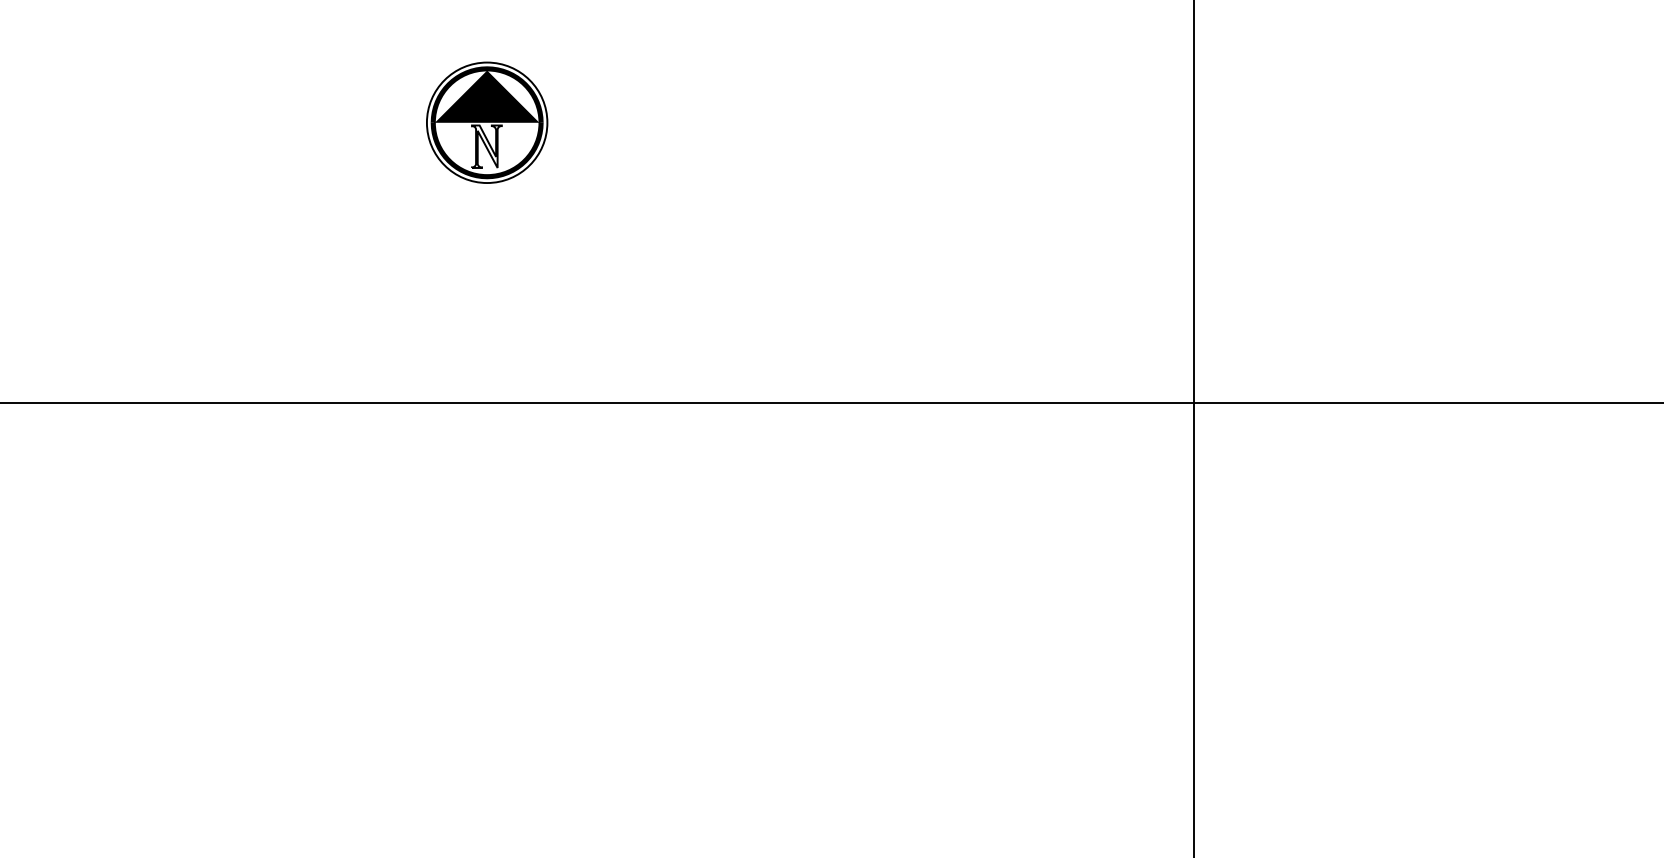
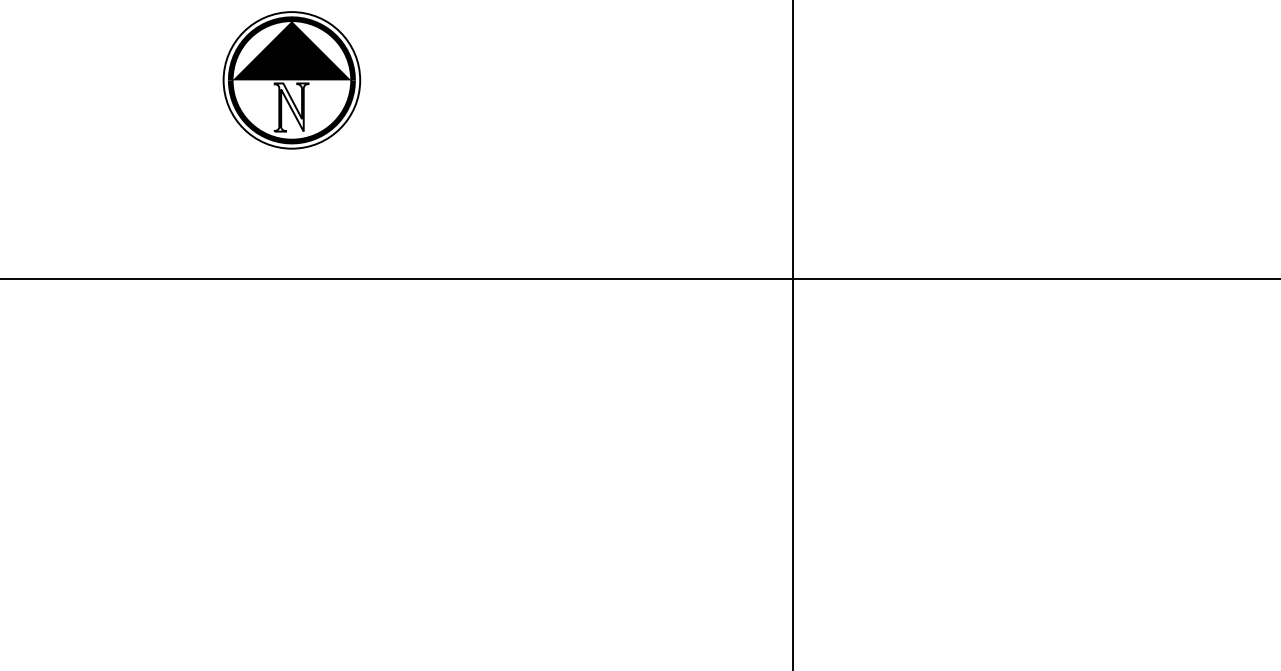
part: (486, 121) -> (291, 79), size x1.6

